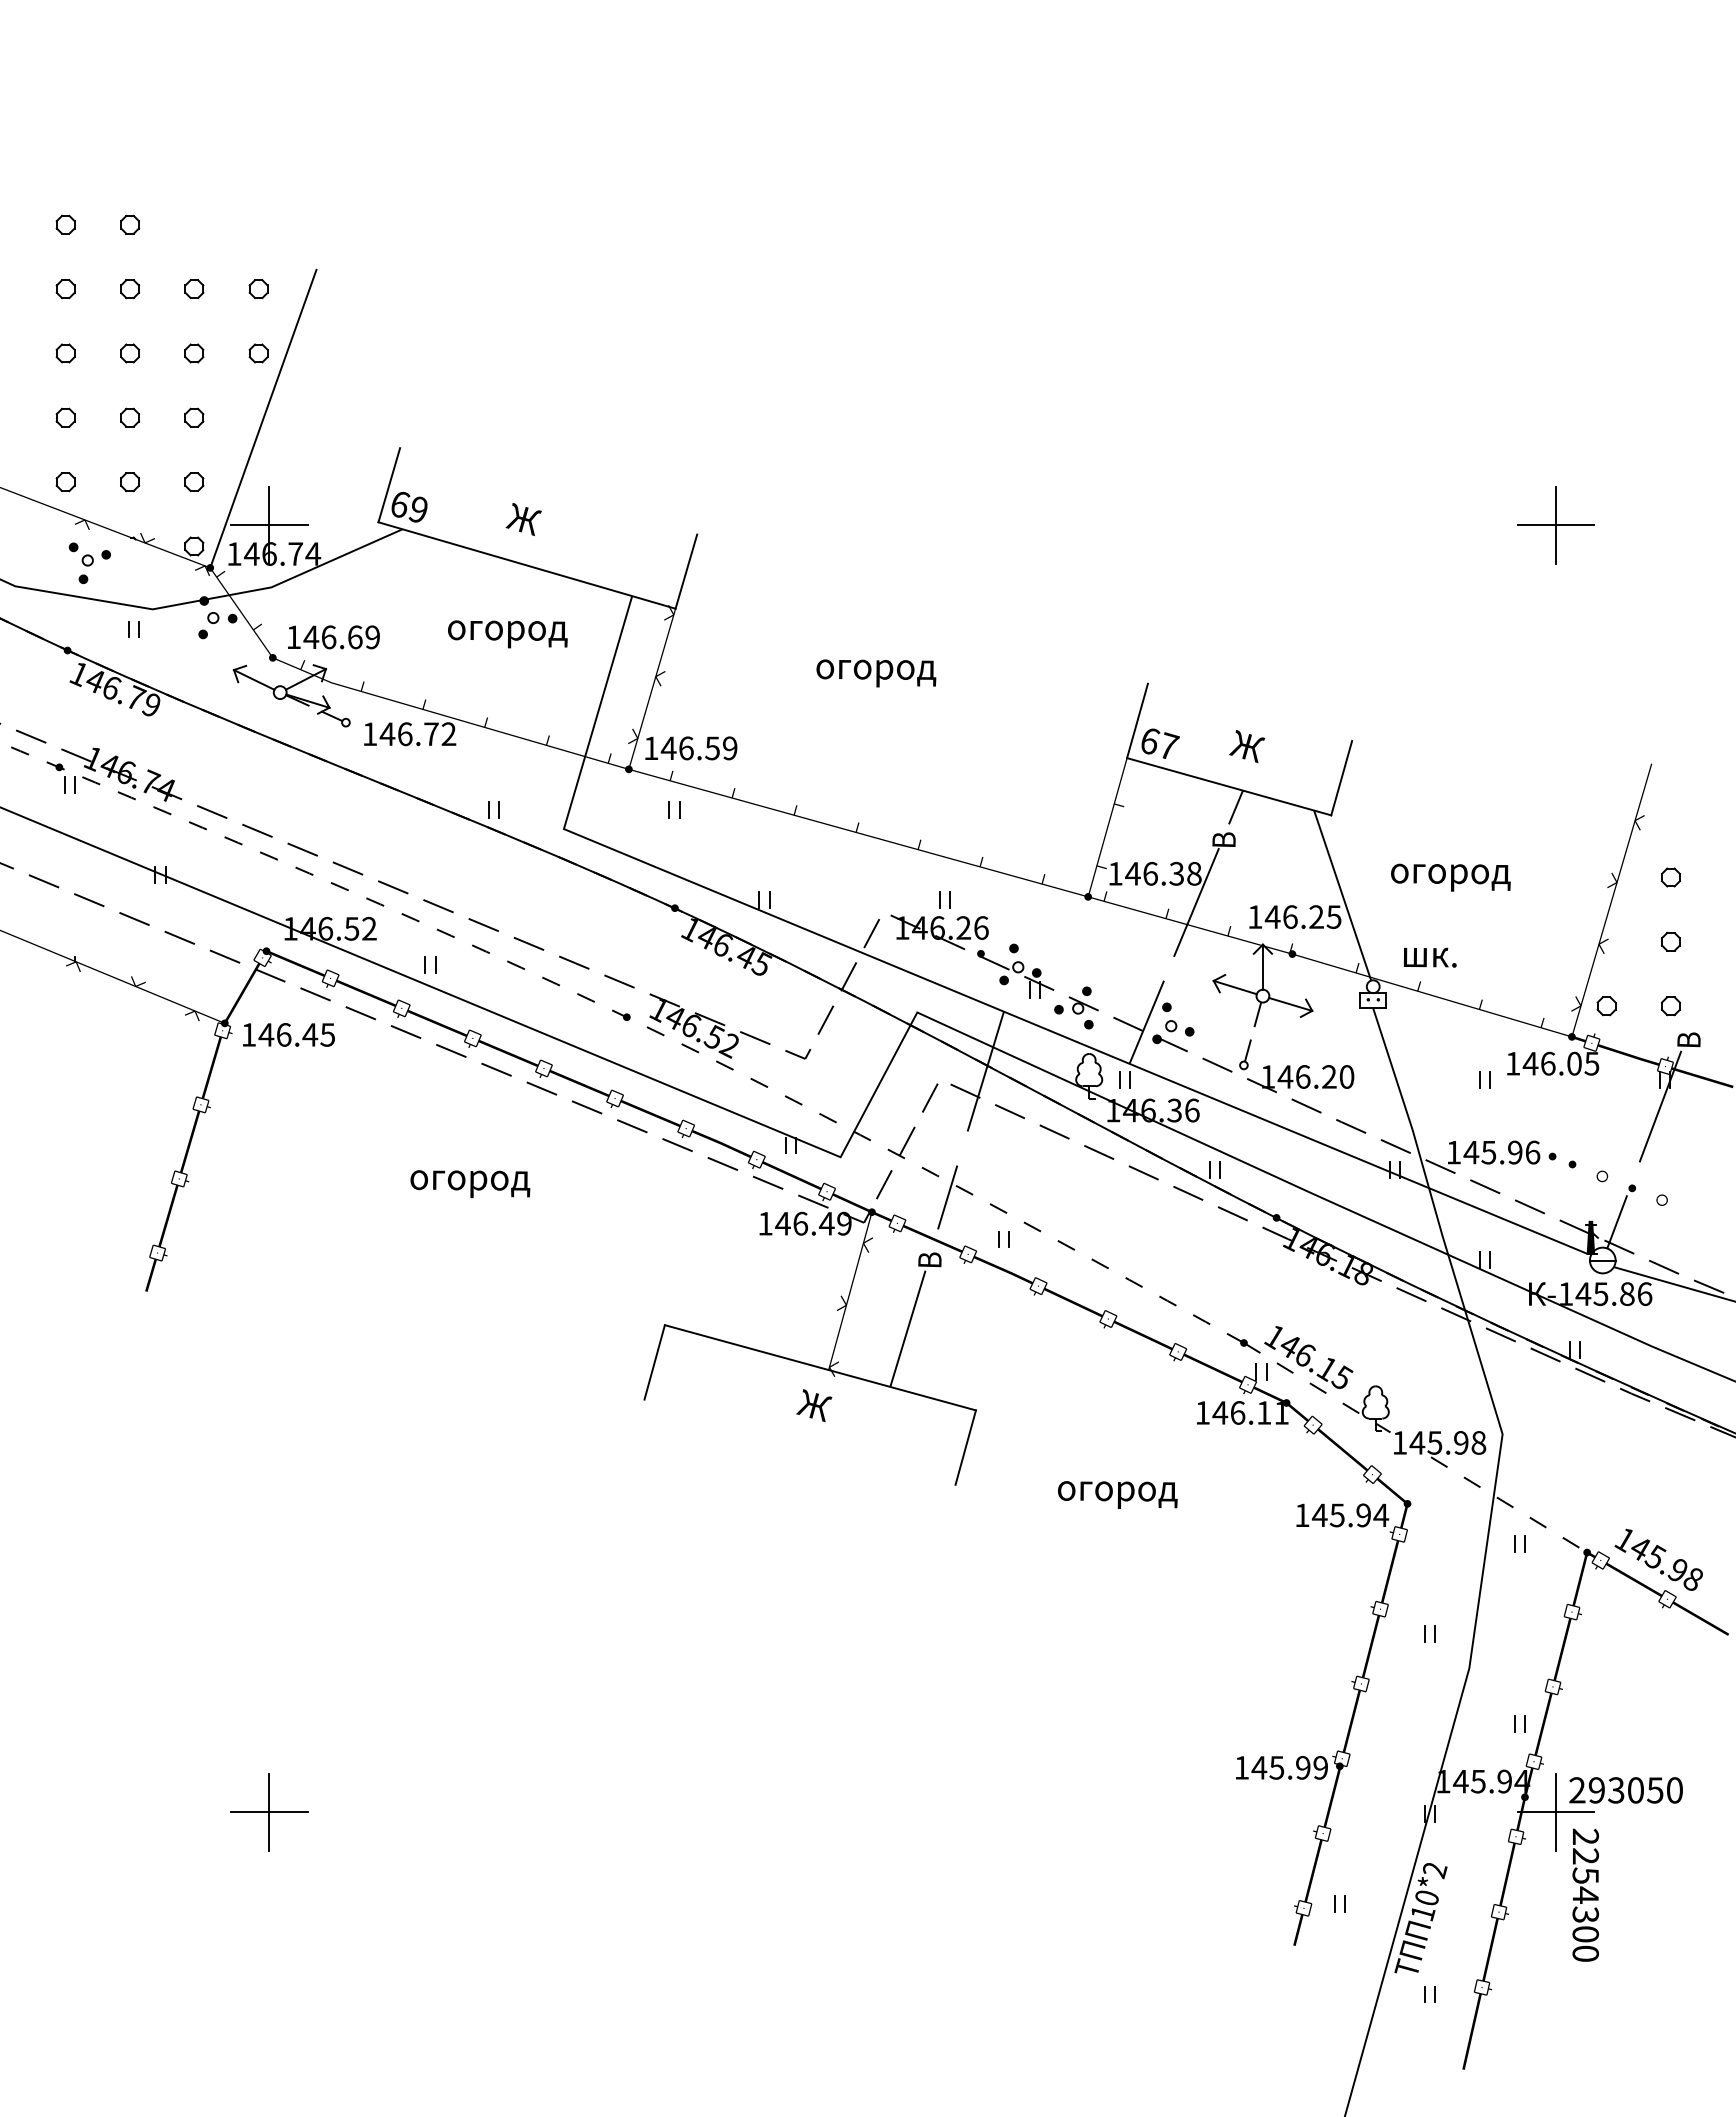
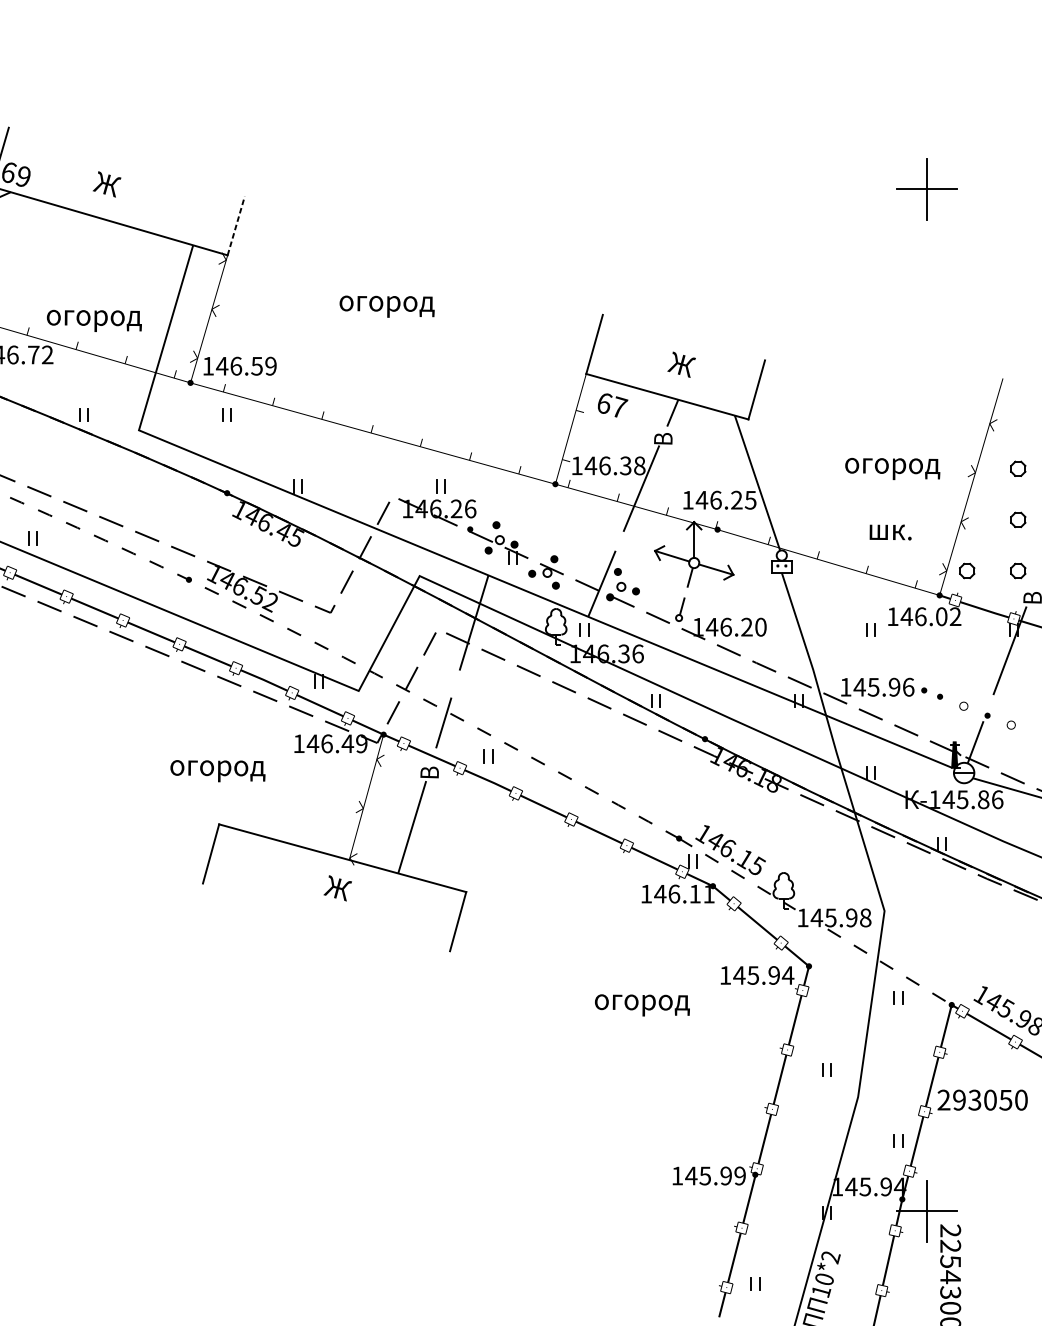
line: (686, 571) -> (236, 225), solid -> dashed
text: (507, 634) -> (94, 321), moved
text: (1160, 743) -> (612, 405), moved
text: (1450, 877) -> (892, 468), moved
text: (1430, 957) -> (890, 532), moved
text: (1591, 1063) -> (955, 616), 146.05 -> 146.02
text: (470, 1184) -> (218, 771), moved
text: (1117, 1494) -> (642, 1004), moved
text: (1625, 1790) -> (982, 1100), moved

